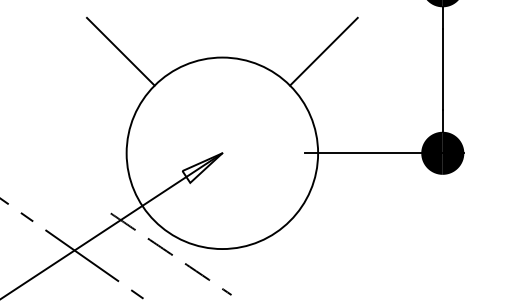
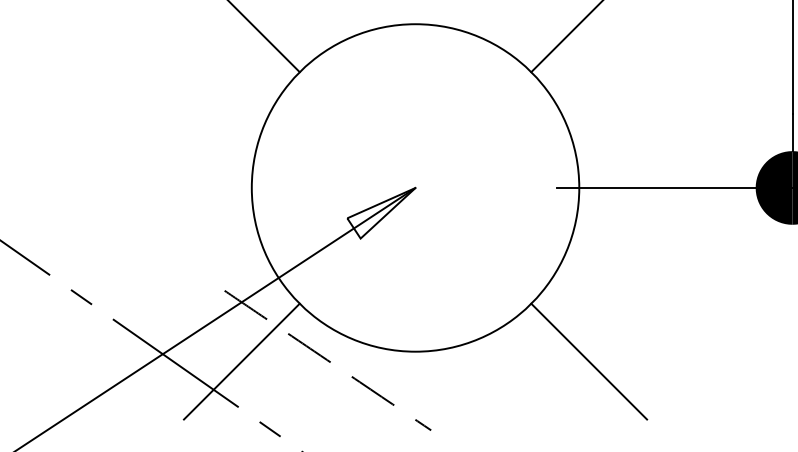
line: (120, 254) -> (241, 361), added
line: (323, 254) -> (588, 361), added

